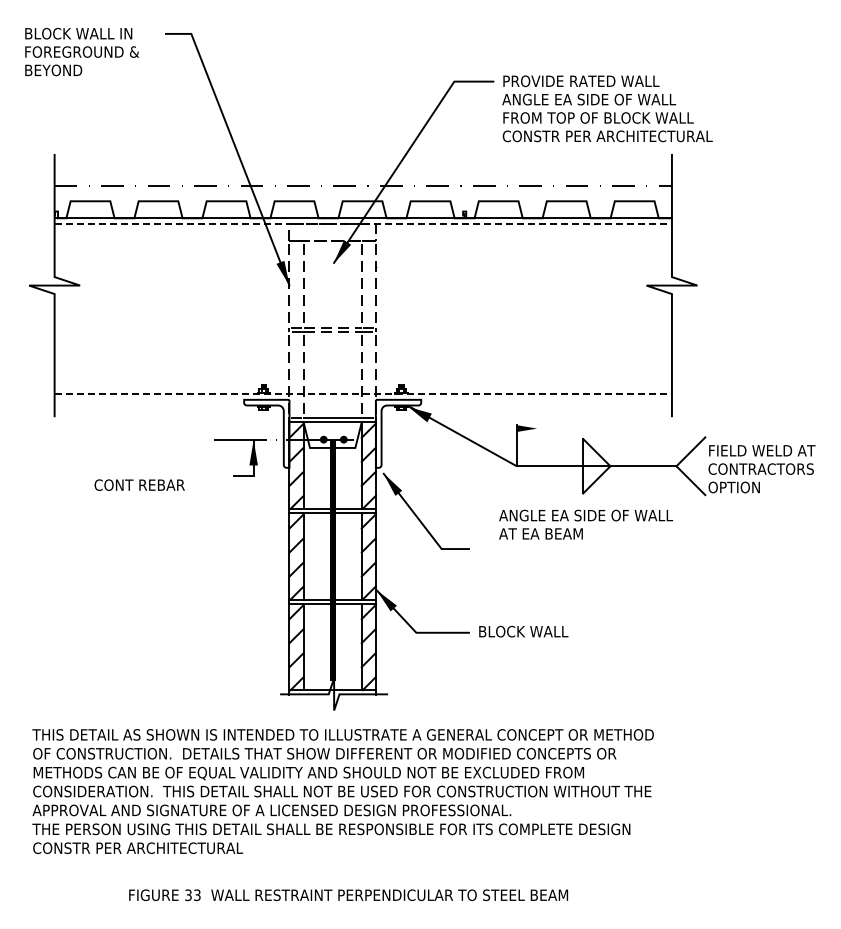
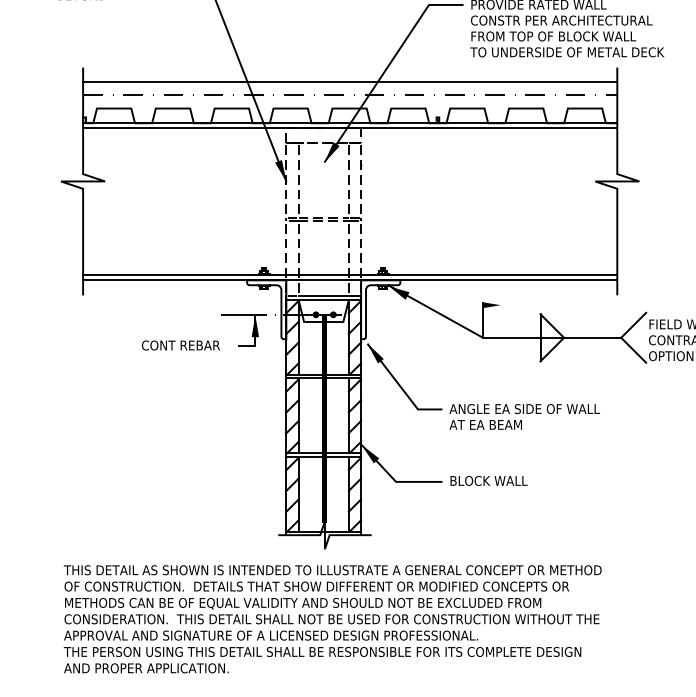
text: (607, 99) -> (561, 20), ANGLE EA SIDE OF WALL -> CONSTR PER ARCHITECTURAL
text: (614, 136) -> (567, 52), CONSTR PER ARCHITECTURAL -> TO UNDERSIDE OF METAL DECK
line: (362, 170) -> (349, 81), added
line: (363, 223) -> (350, 127), dashed -> solid
line: (363, 394) -> (350, 275), dashed -> solid
line: (362, 399) -> (349, 280), added
text: (139, 484) -> (180, 344), moved
text: (585, 524) -> (524, 416), moved
text: (137, 847) -> (154, 667), CONSTR PER ARCHITECTURAL -> AND PROPER APPLICATION.

